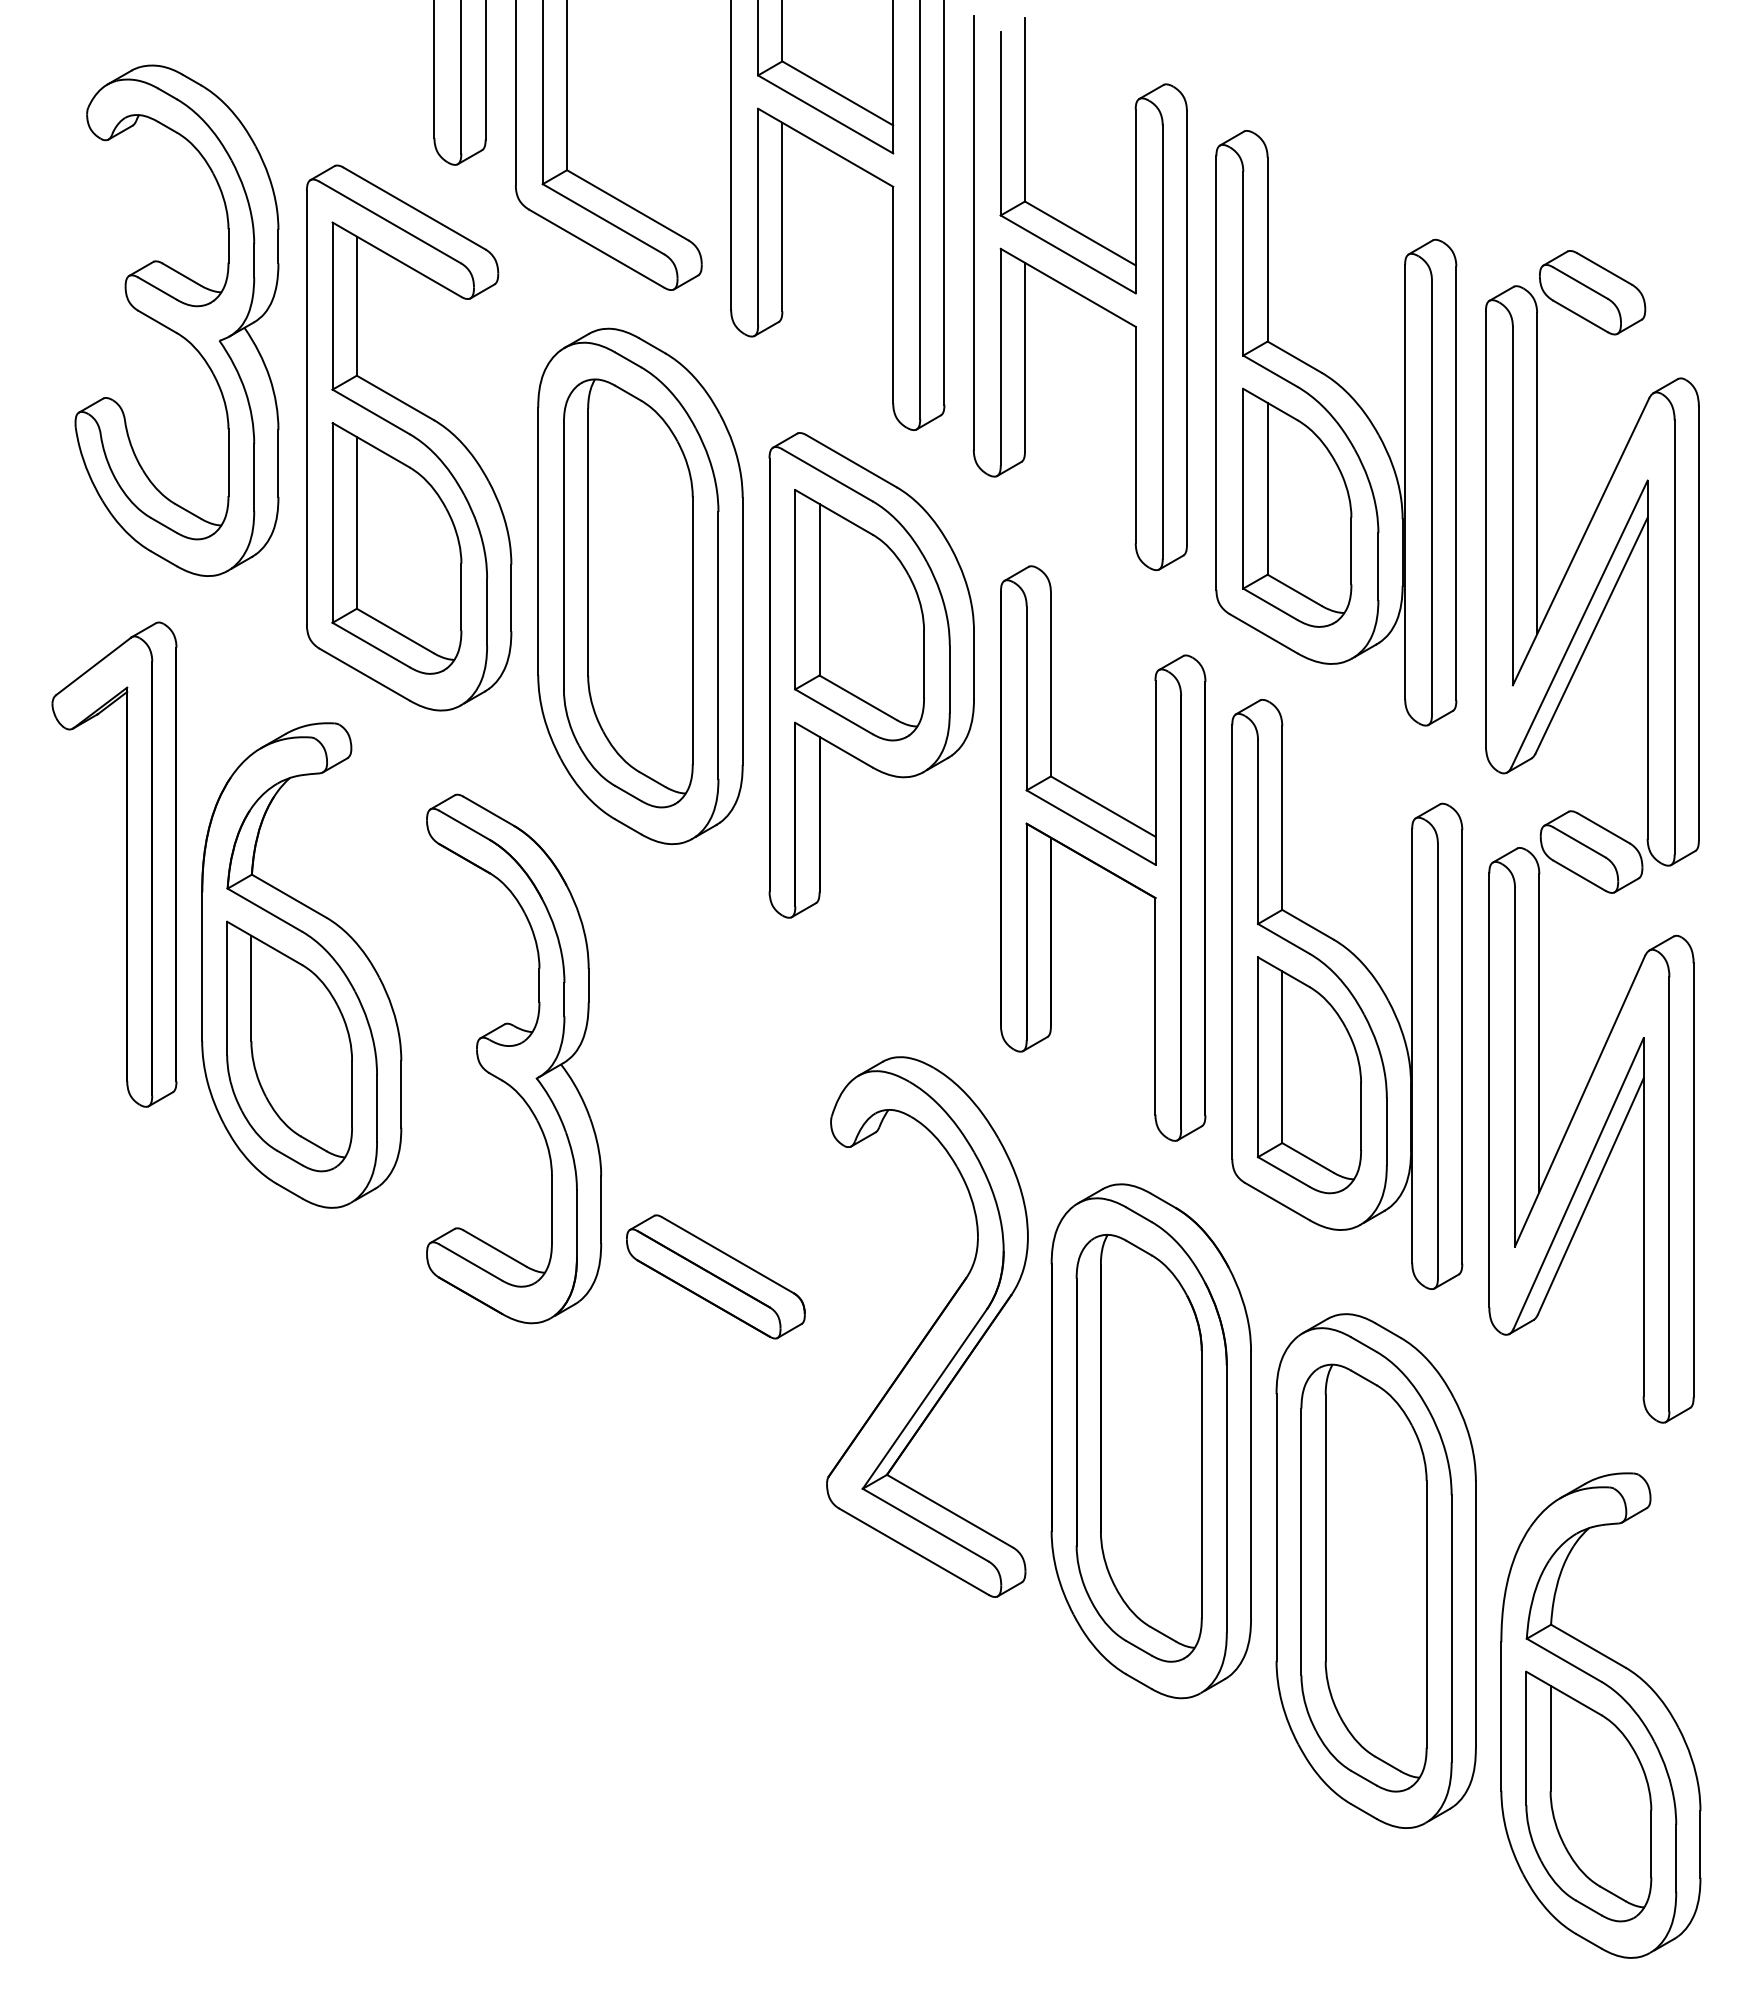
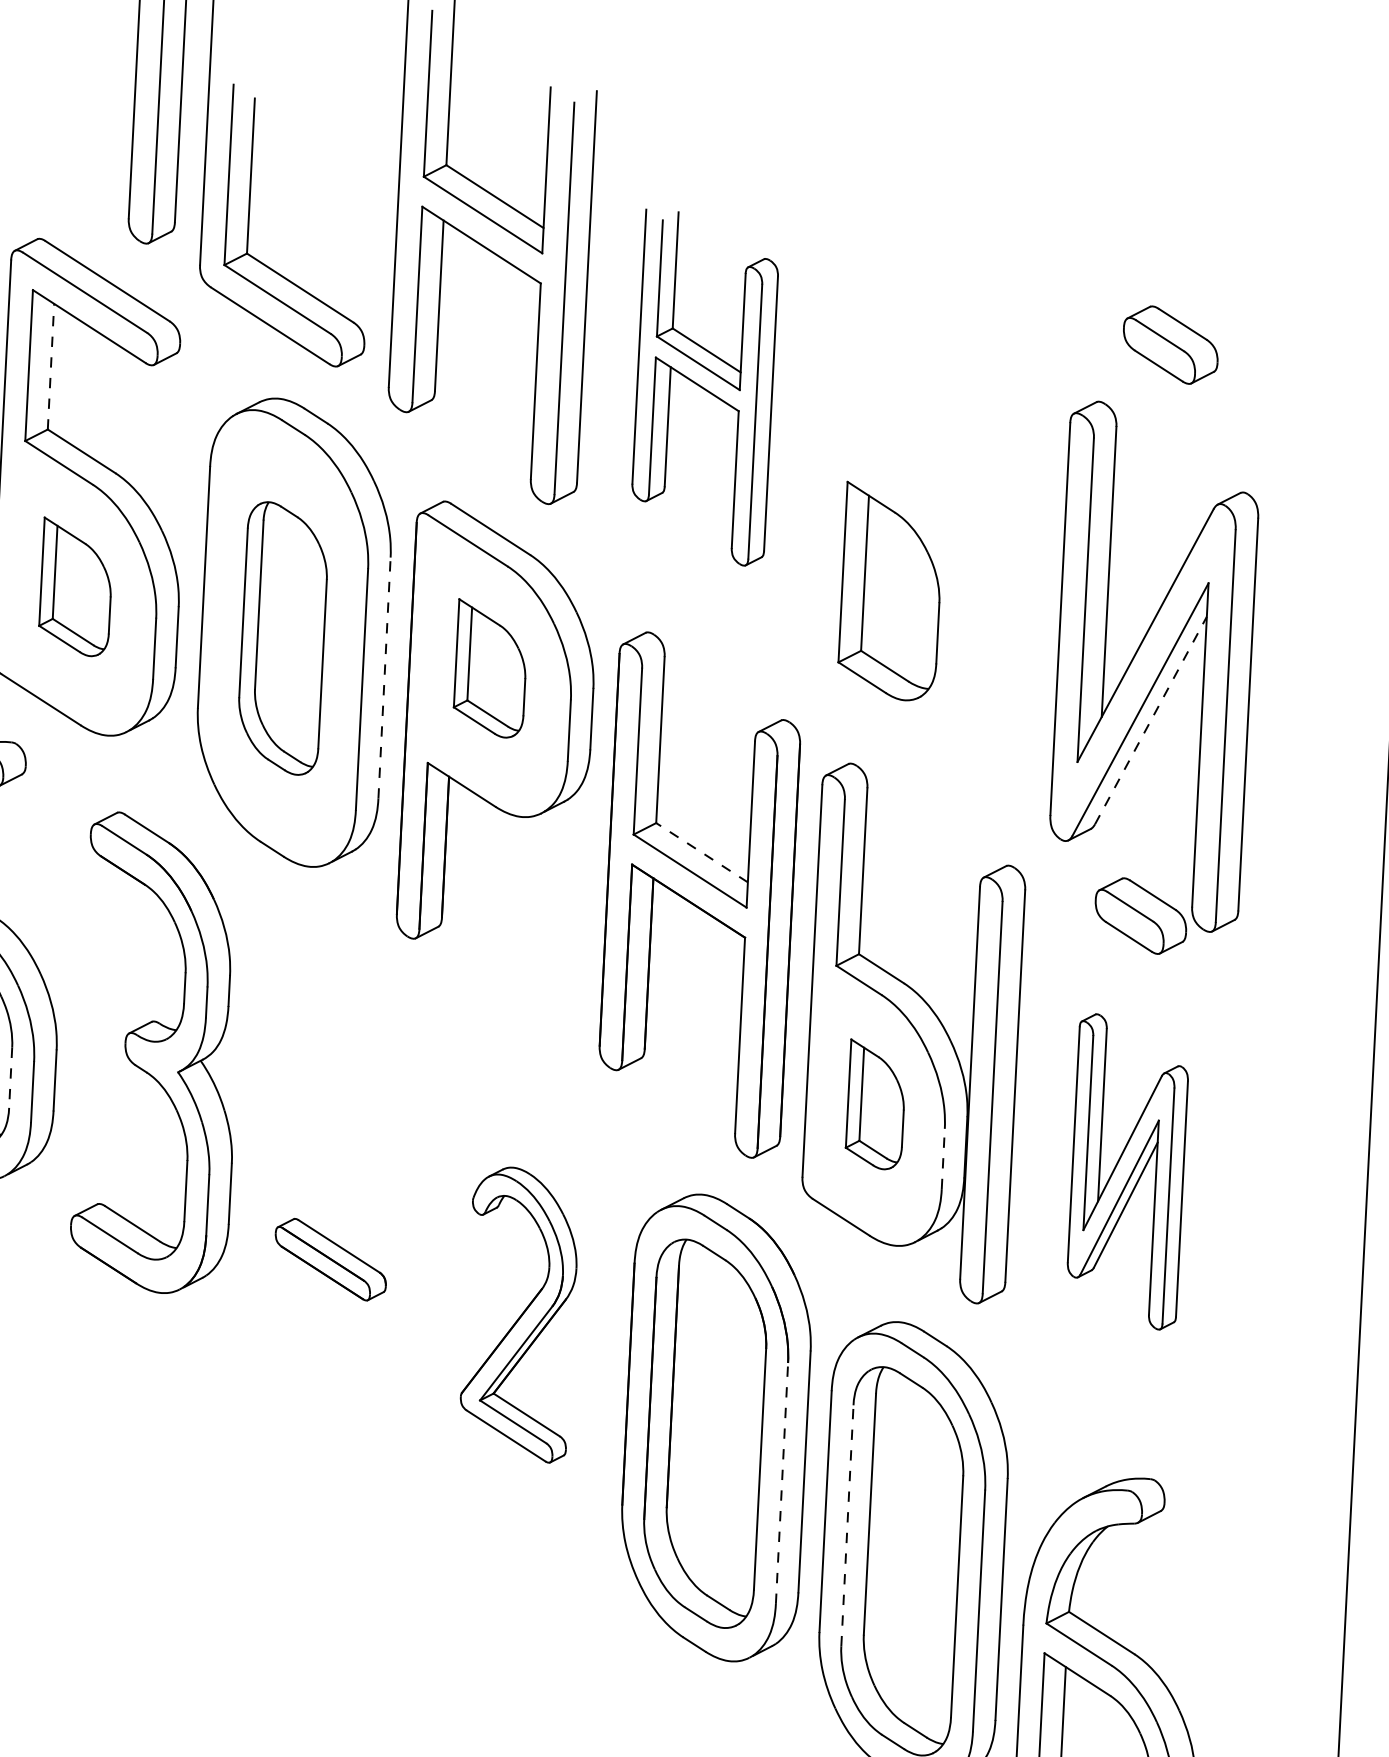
part: (1592, 292) -> (1170, 344), moved
part: (1079, 293) -> (704, 388), size x0.7
line: (356, 306) -> (50, 366), solid -> dashed
part: (1336, 428) -> (929, 521), removed
part: (396, 548) -> (75, 587), size x0.6
part: (628, 593) -> (283, 638), size x0.7
part: (859, 615) -> (490, 669), size x0.6
line: (742, 630) -> (384, 677), solid -> dashed
line: (1591, 635) -> (1150, 720), solid -> dashed
line: (1102, 806) -> (701, 852), solid -> dashed
part: (1309, 1075) -> (876, 1104), size x0.6
line: (352, 1094) -> (11, 1078), solid -> dashed
line: (1386, 1130) -> (943, 1158), solid -> dashed
part: (1591, 1135) -> (1127, 1172), size x0.6
part: (715, 1276) -> (330, 1259), size x0.7
part: (927, 1326) -> (519, 1314), size x0.6
line: (1226, 1498) -> (781, 1483), solid -> dashed
line: (1301, 1541) -> (847, 1525), solid -> dashed

